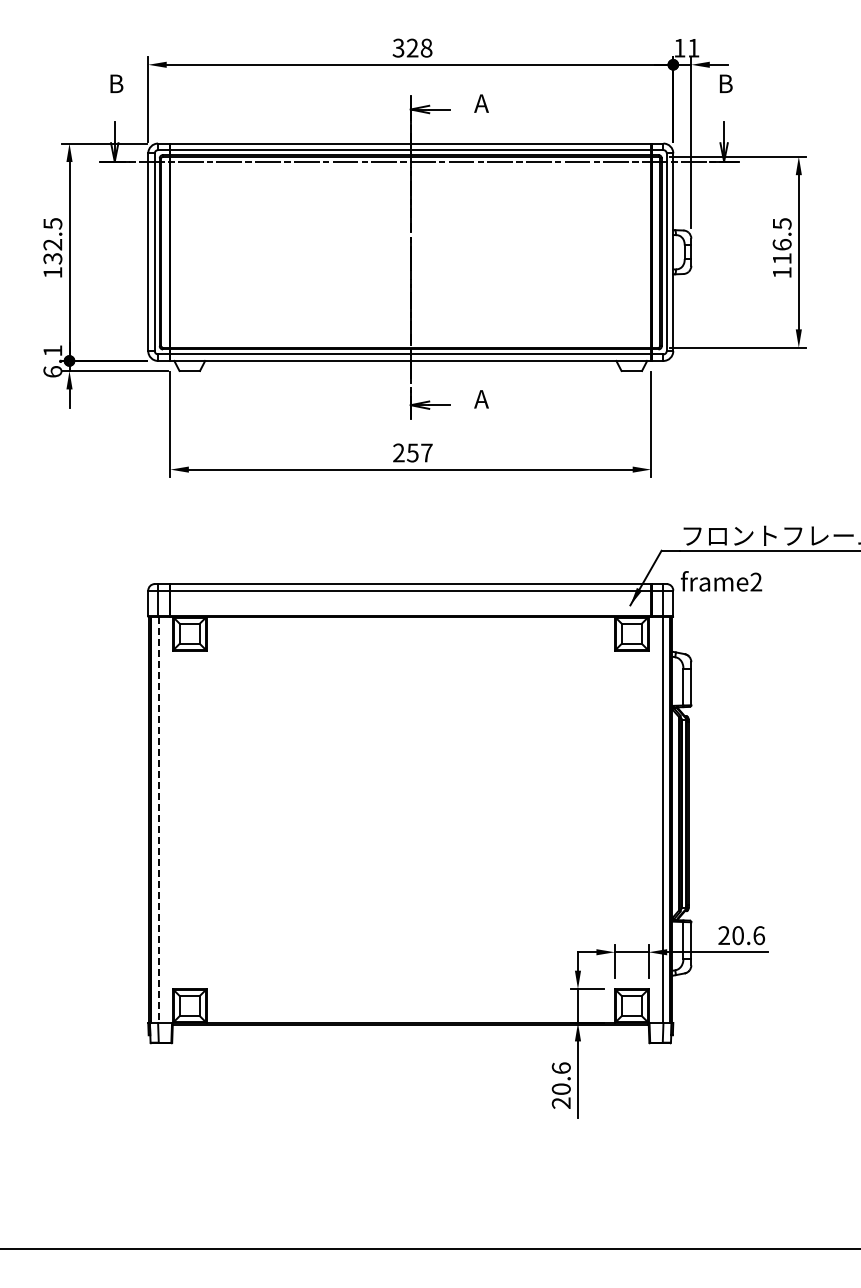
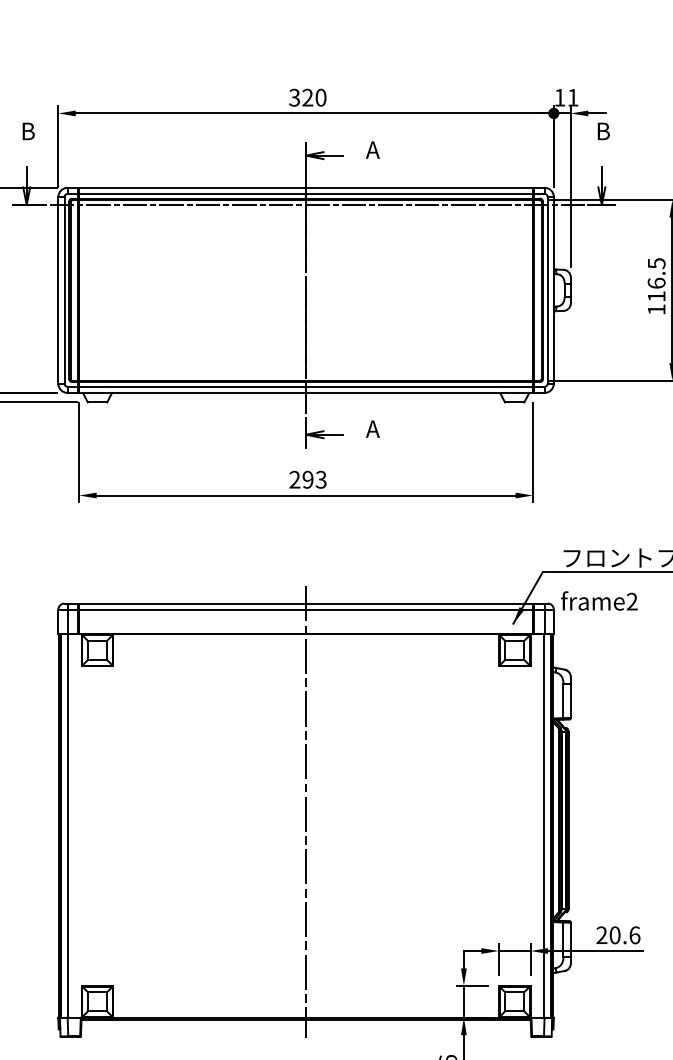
text: (426, 48) -> (320, 98), 328 -> 320
text: (419, 452) -> (314, 479), 257 -> 293
line: (410, 804) -> (305, 811), added
line: (158, 820) -> (68, 826), dashed -> solid

